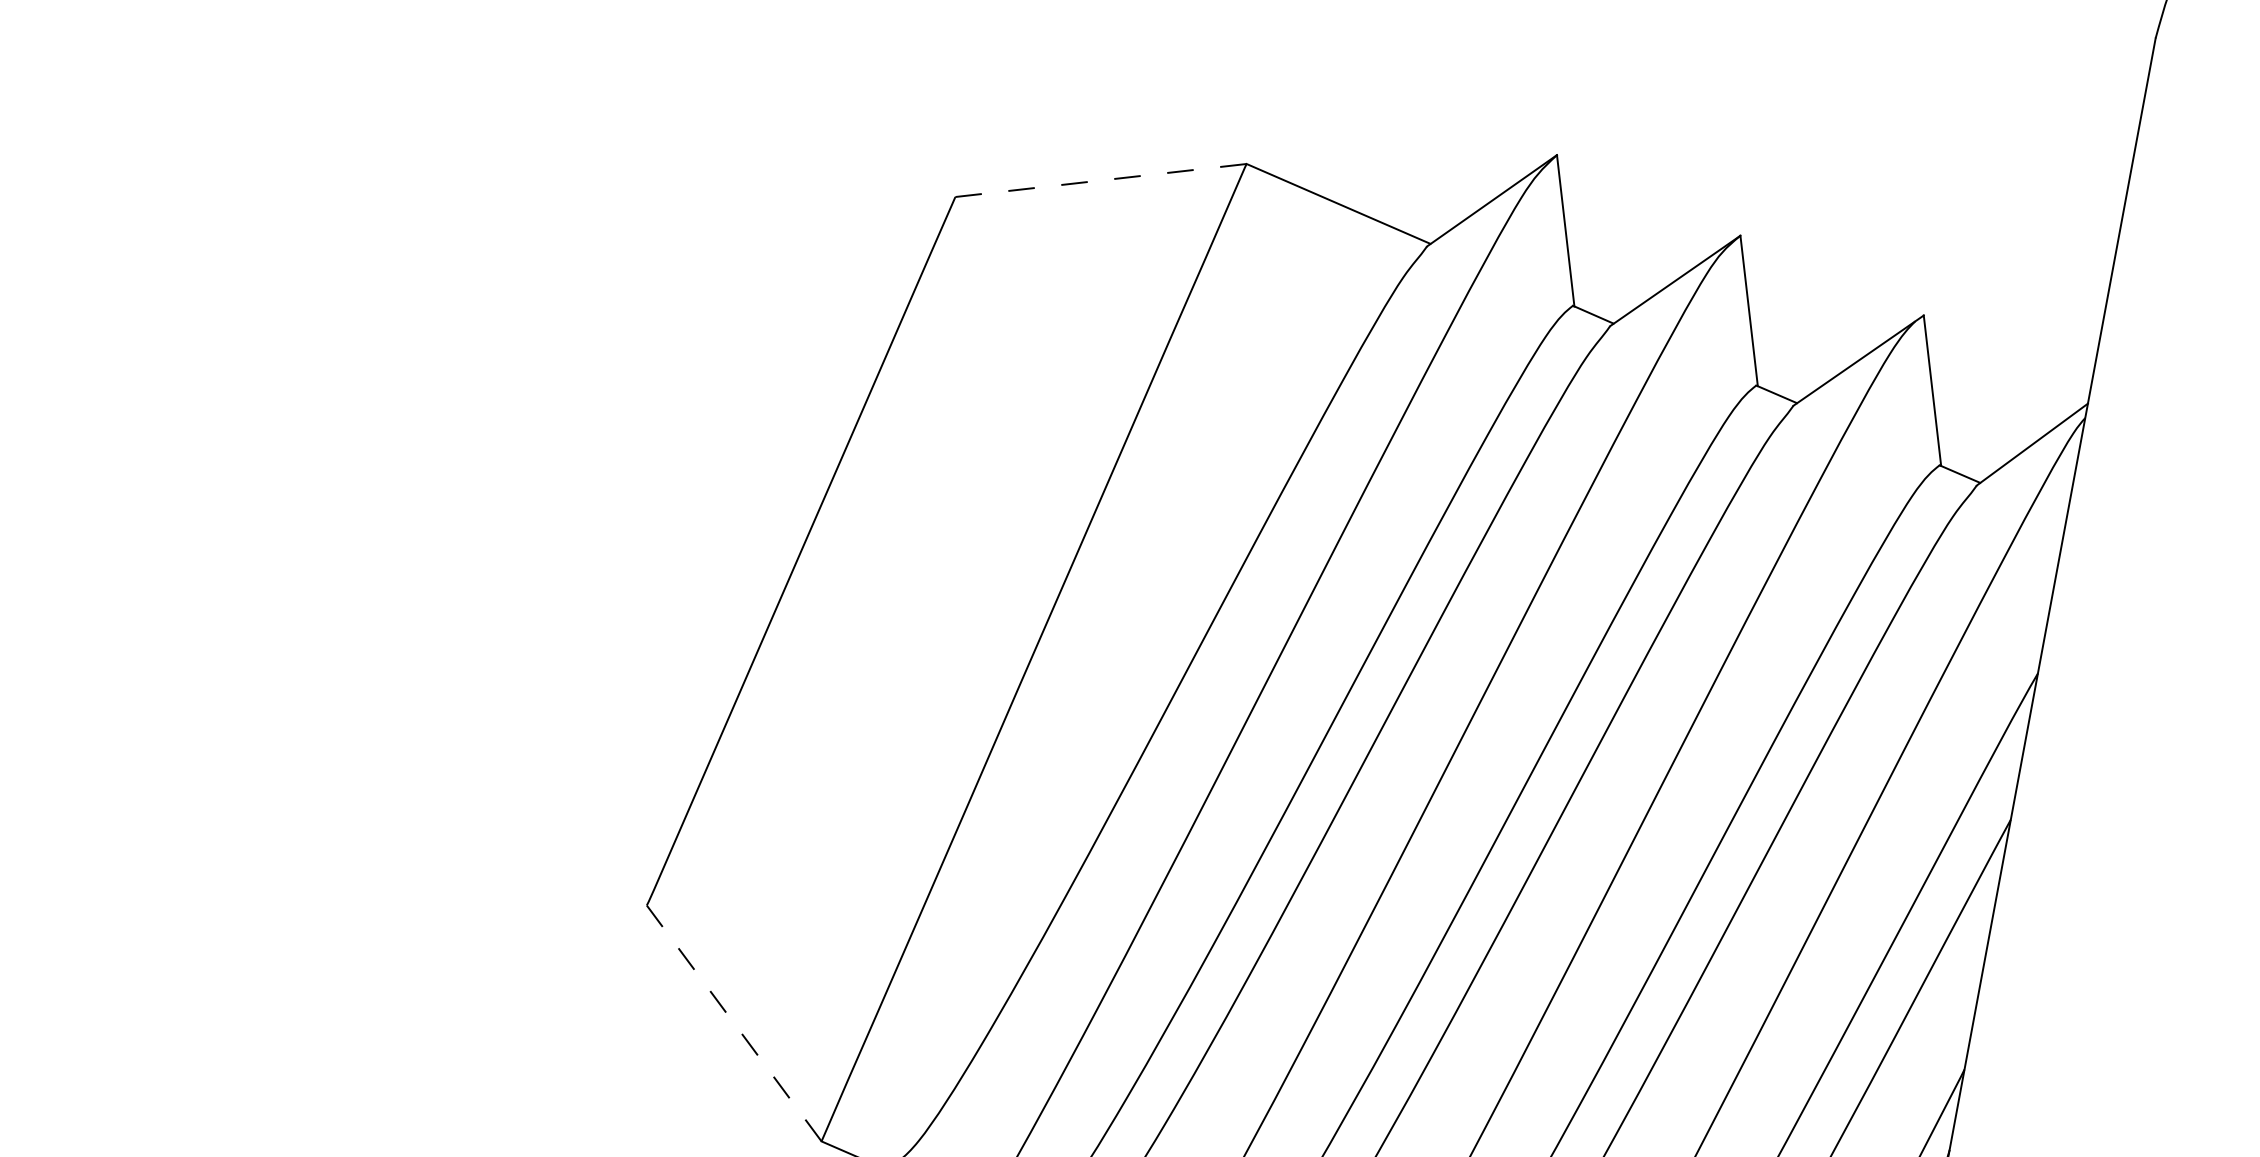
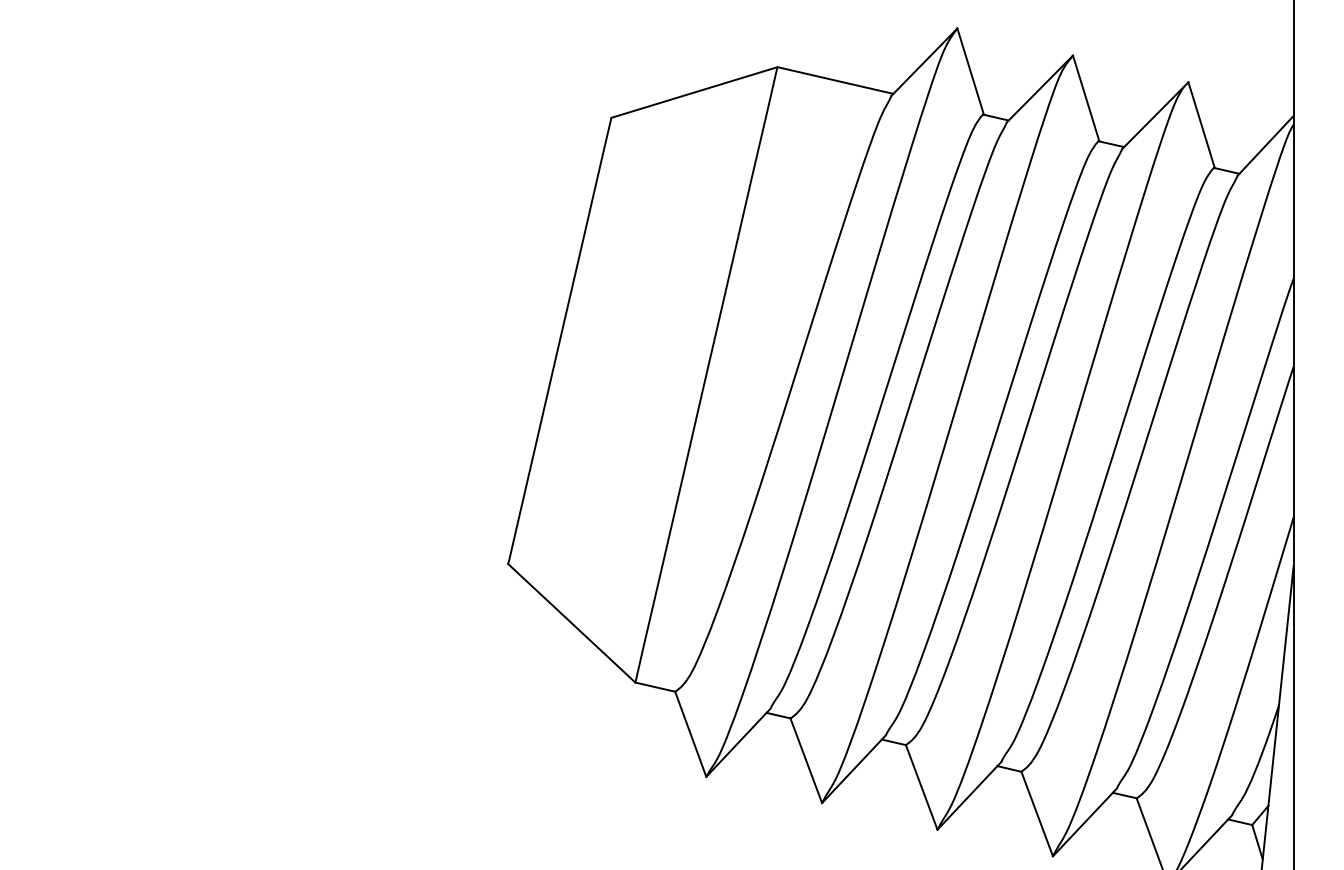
line: (1101, 180) -> (694, 92), dashed -> solid
line: (733, 1023) -> (571, 623), dashed -> solid

